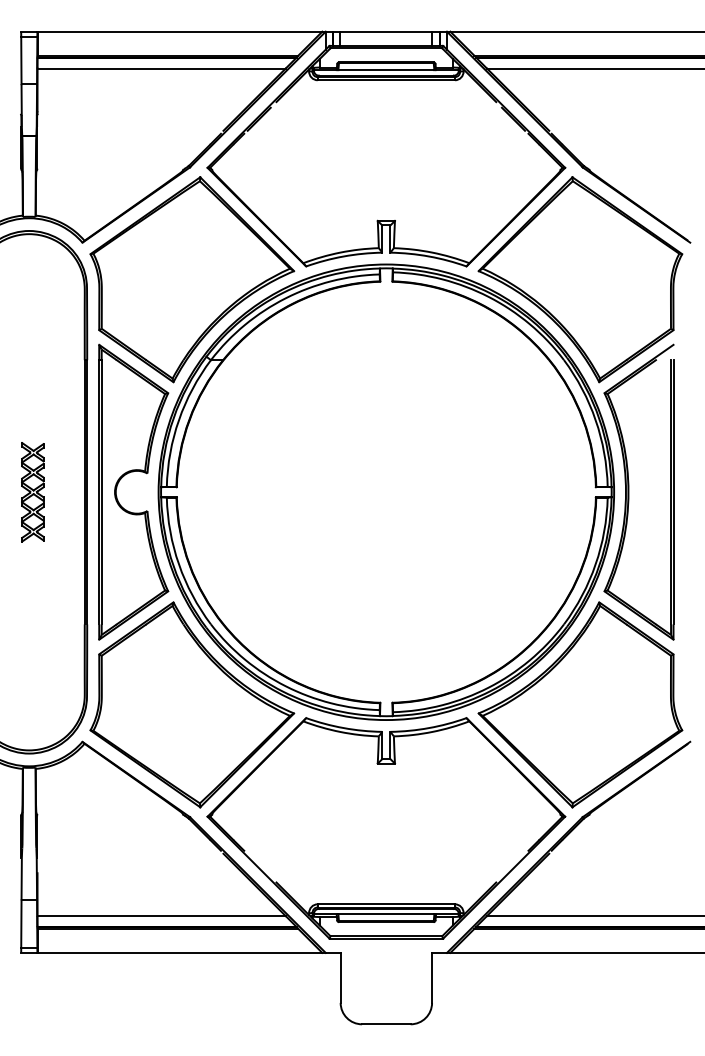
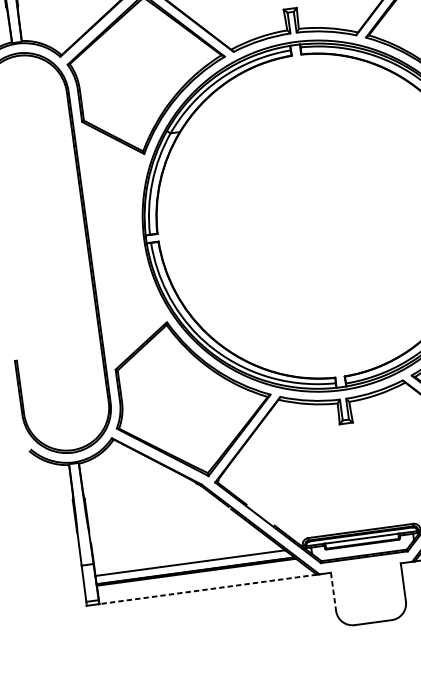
part: (117, 487) -> (112, 240), removed
part: (32, 492) -> (47, 252), removed
line: (179, 952) -> (207, 589), solid -> dashed
line: (340, 977) -> (333, 591), solid -> dashed

